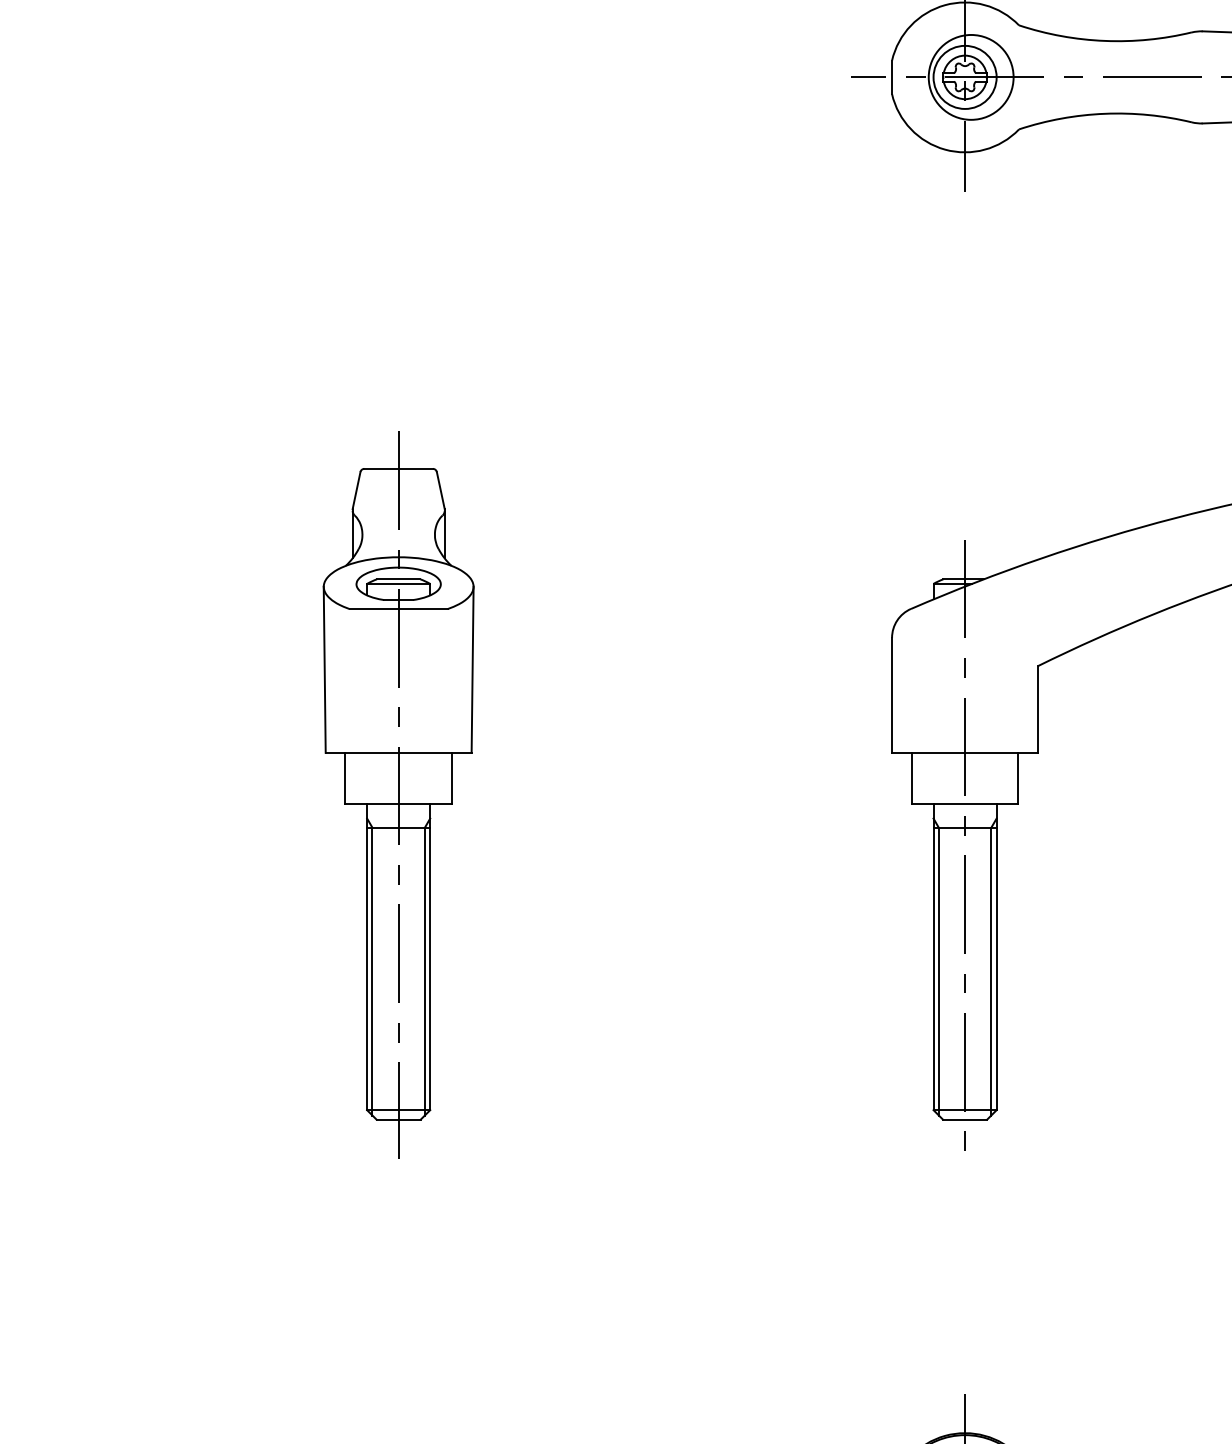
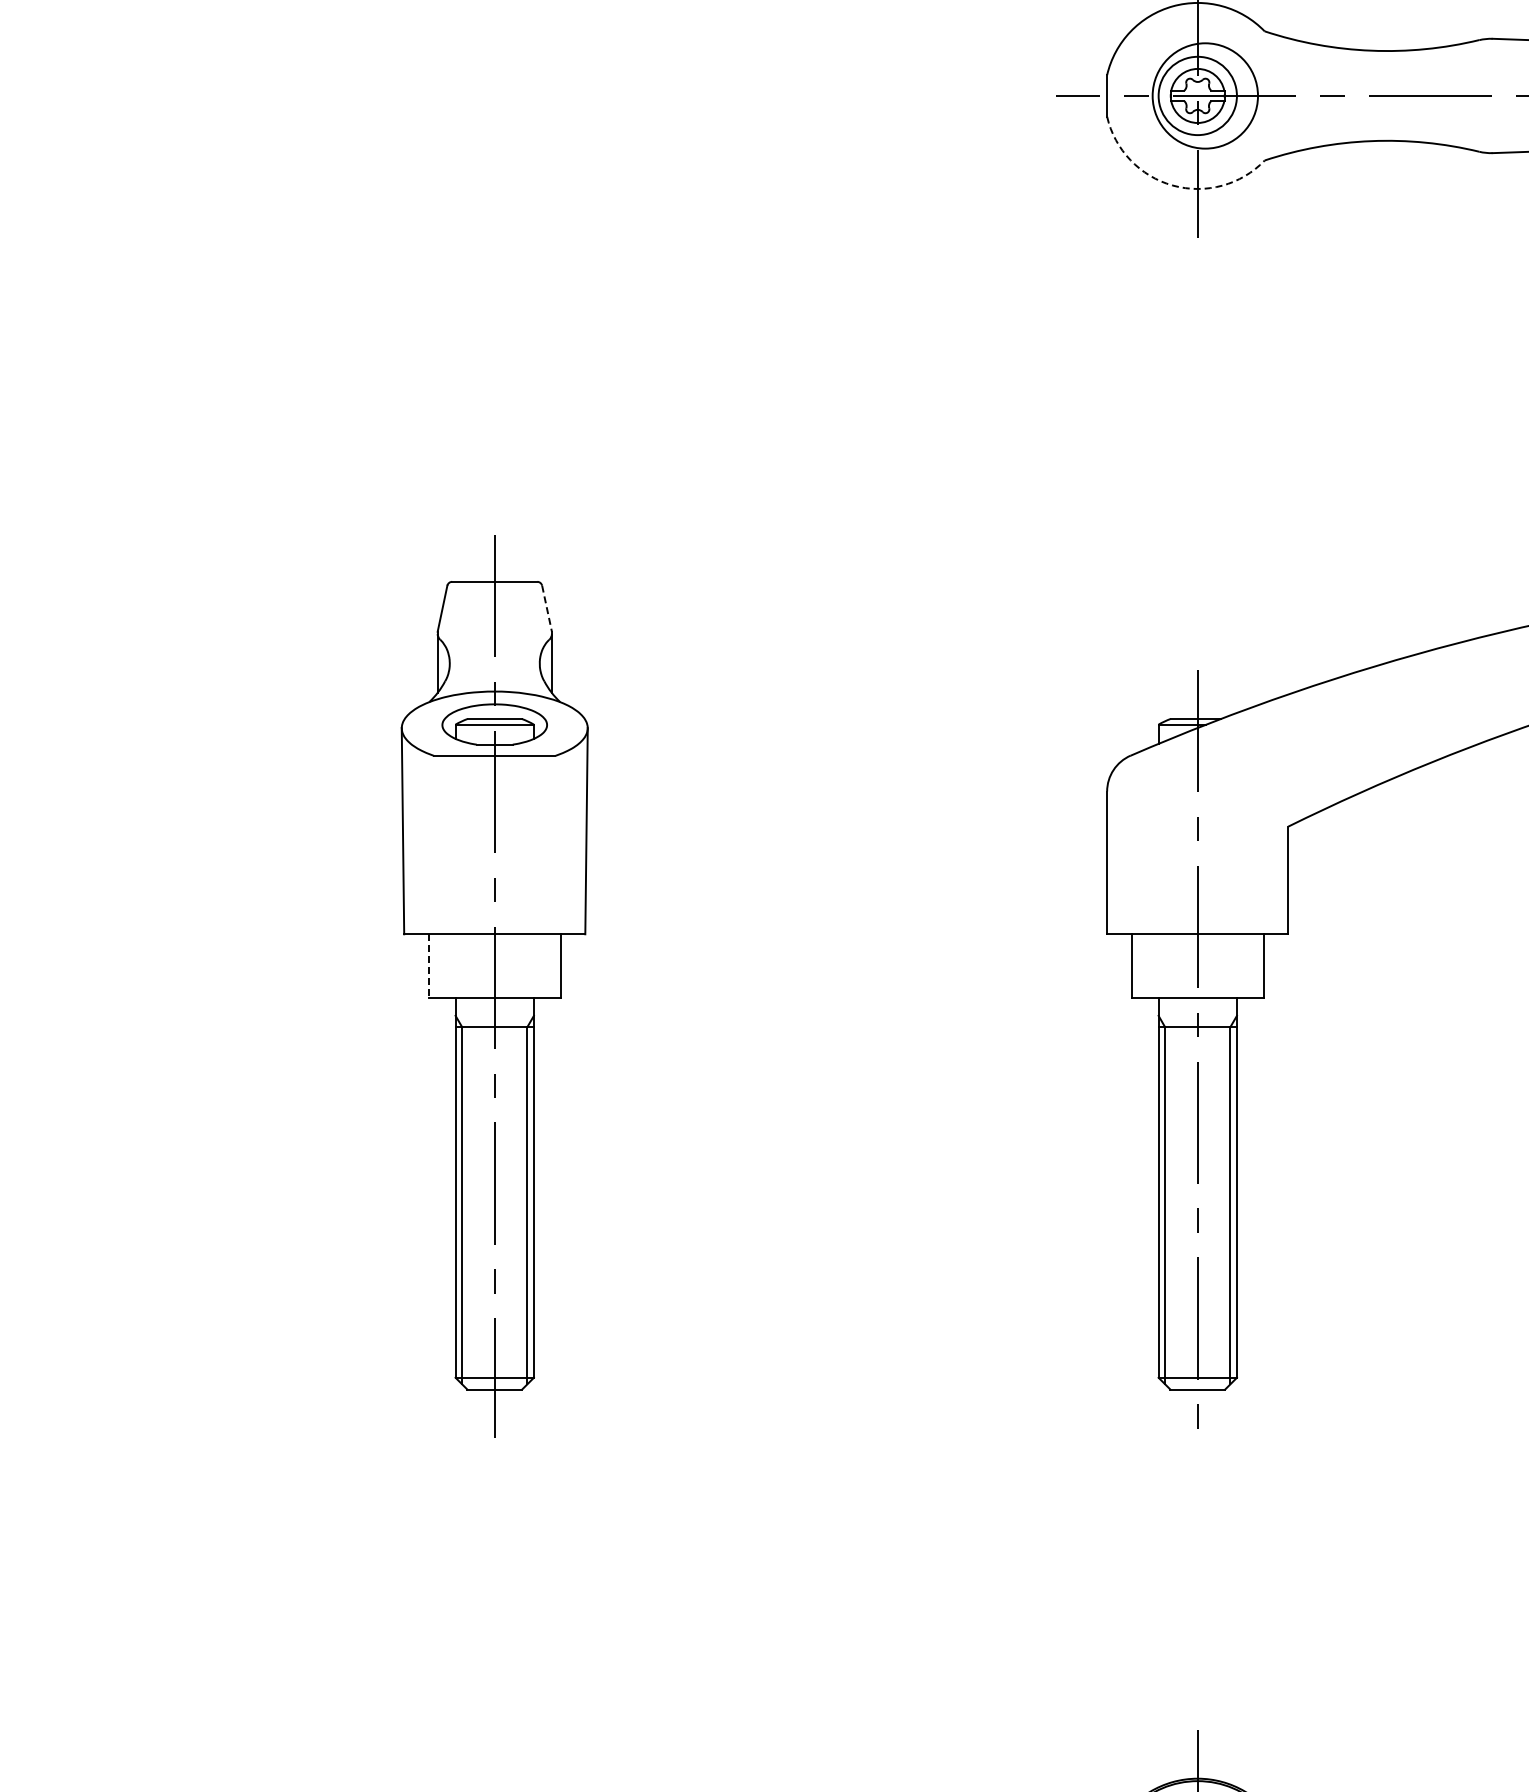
arc: (944, 149) -> (1172, 185), solid -> dashed
line: (441, 490) -> (547, 608), solid -> dashed
line: (345, 778) -> (428, 966), solid -> dashed

